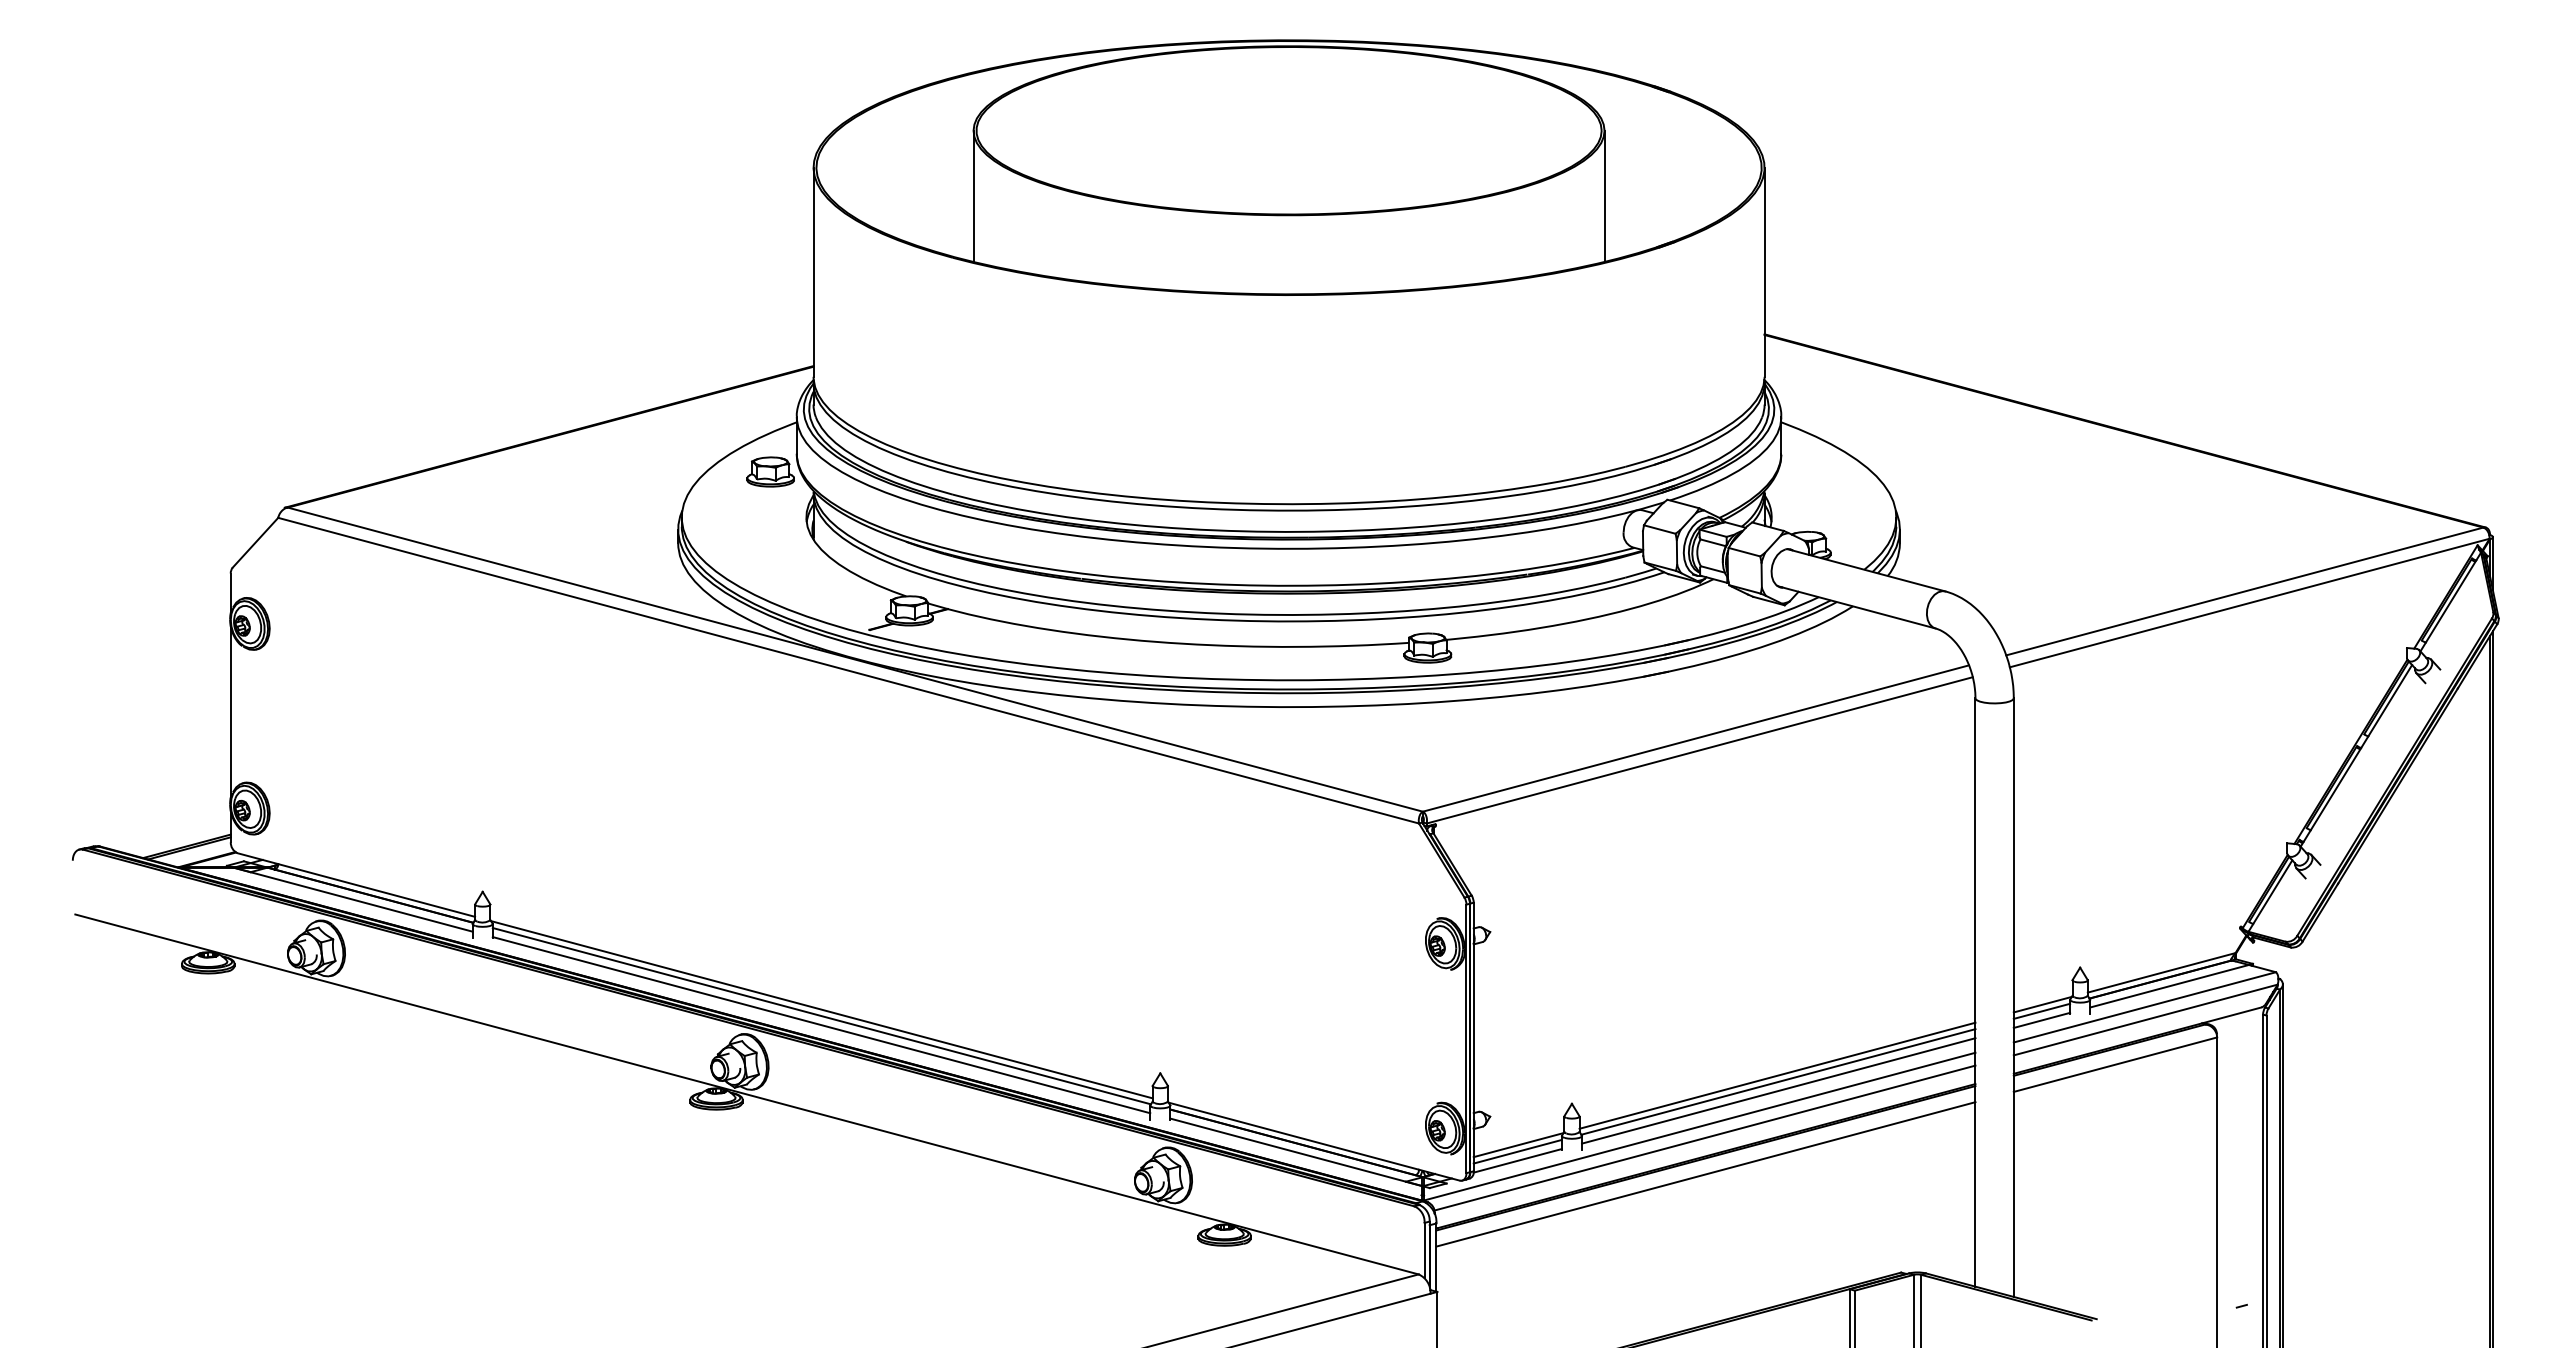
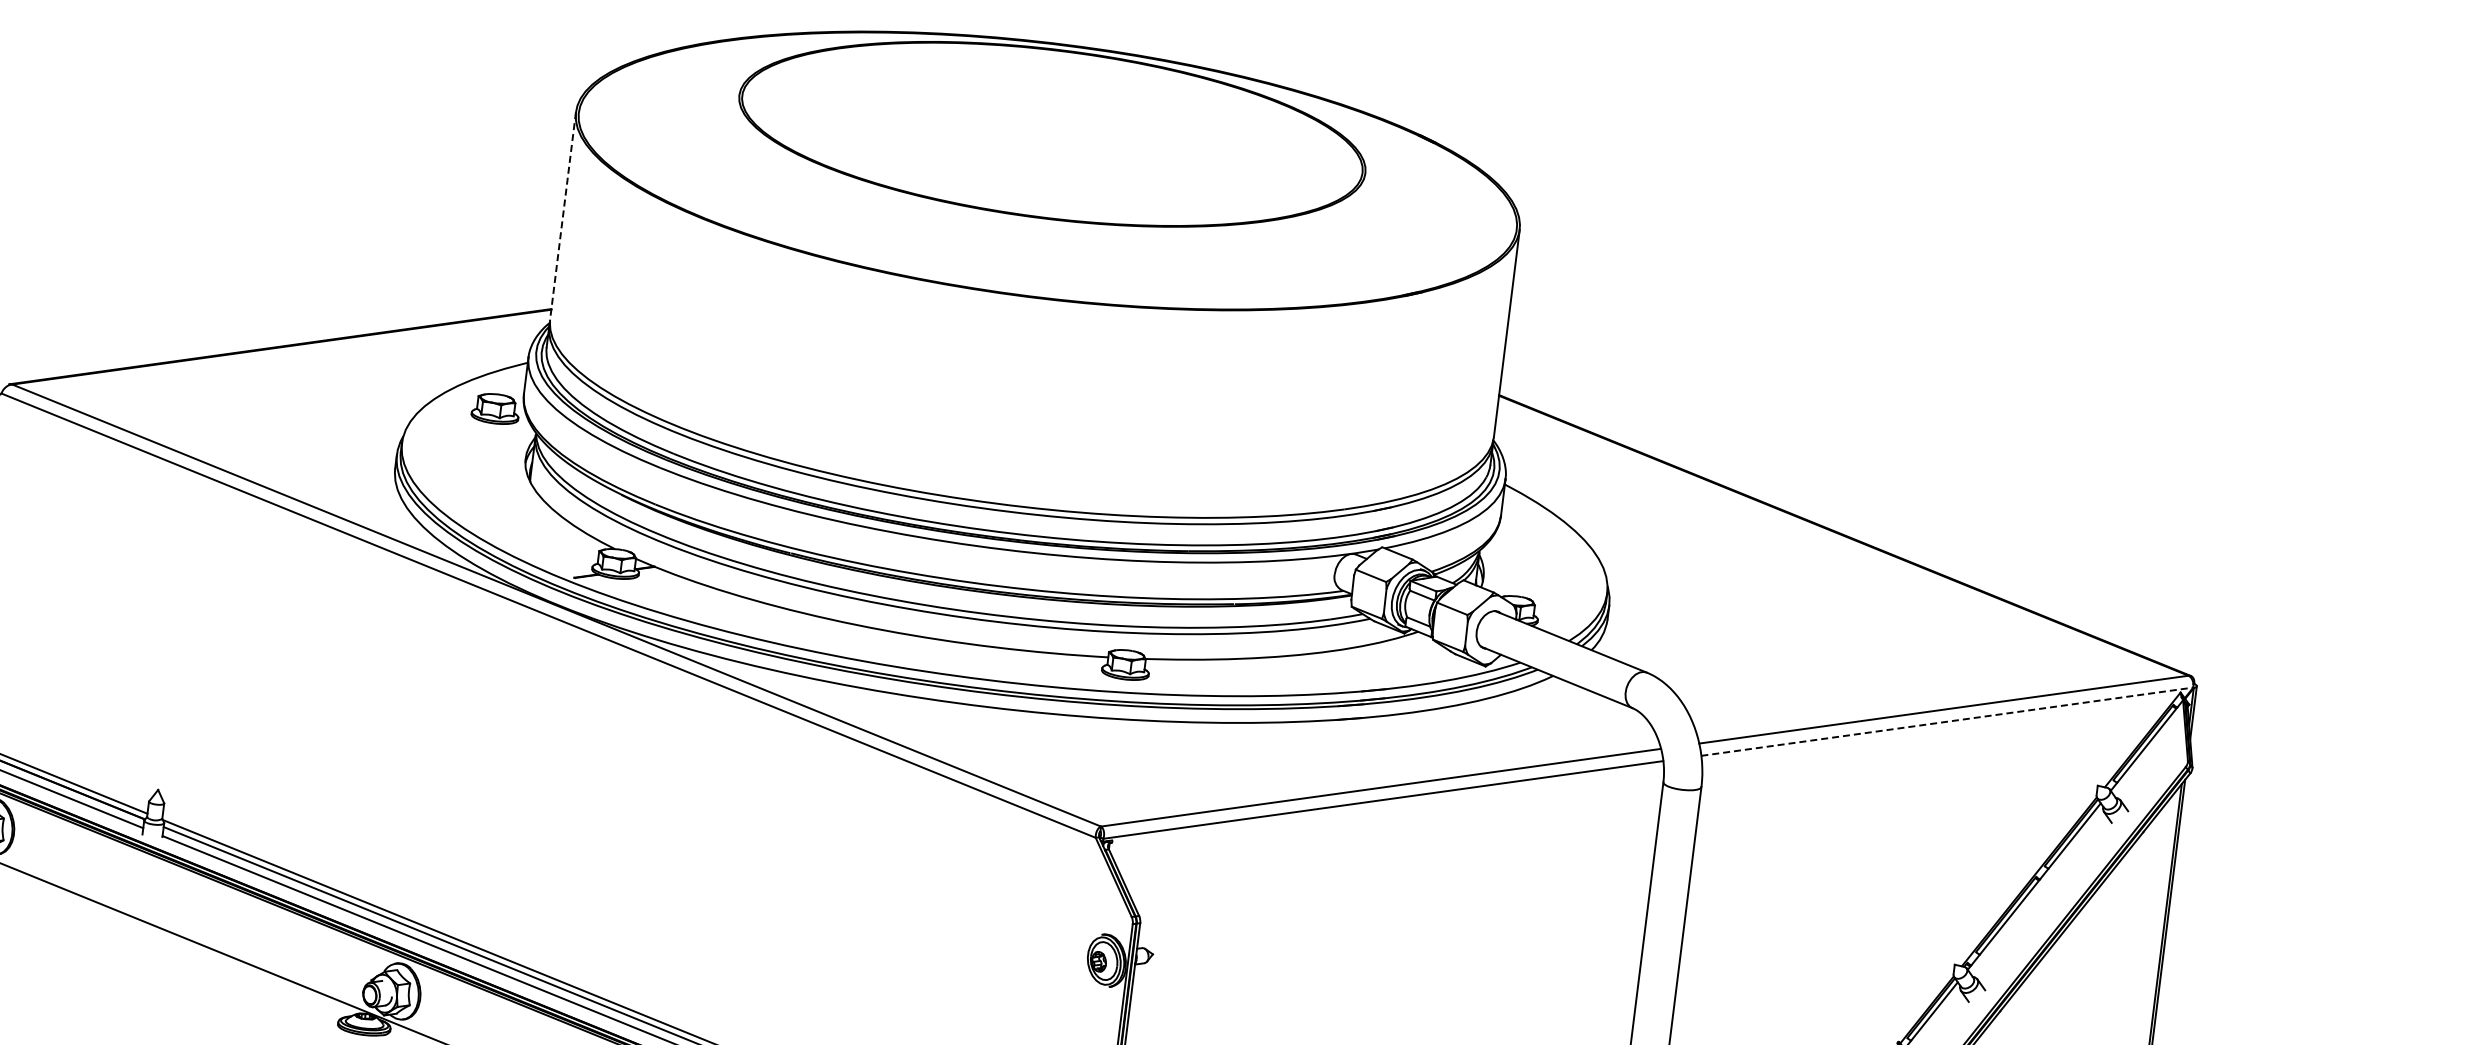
line: (973, 196) -> (731, 160), removed
line: (1604, 196) -> (1357, 238), removed
line: (813, 272) -> (562, 216), solid -> dashed
line: (2250, 602) -> (1948, 721), solid -> dashed

